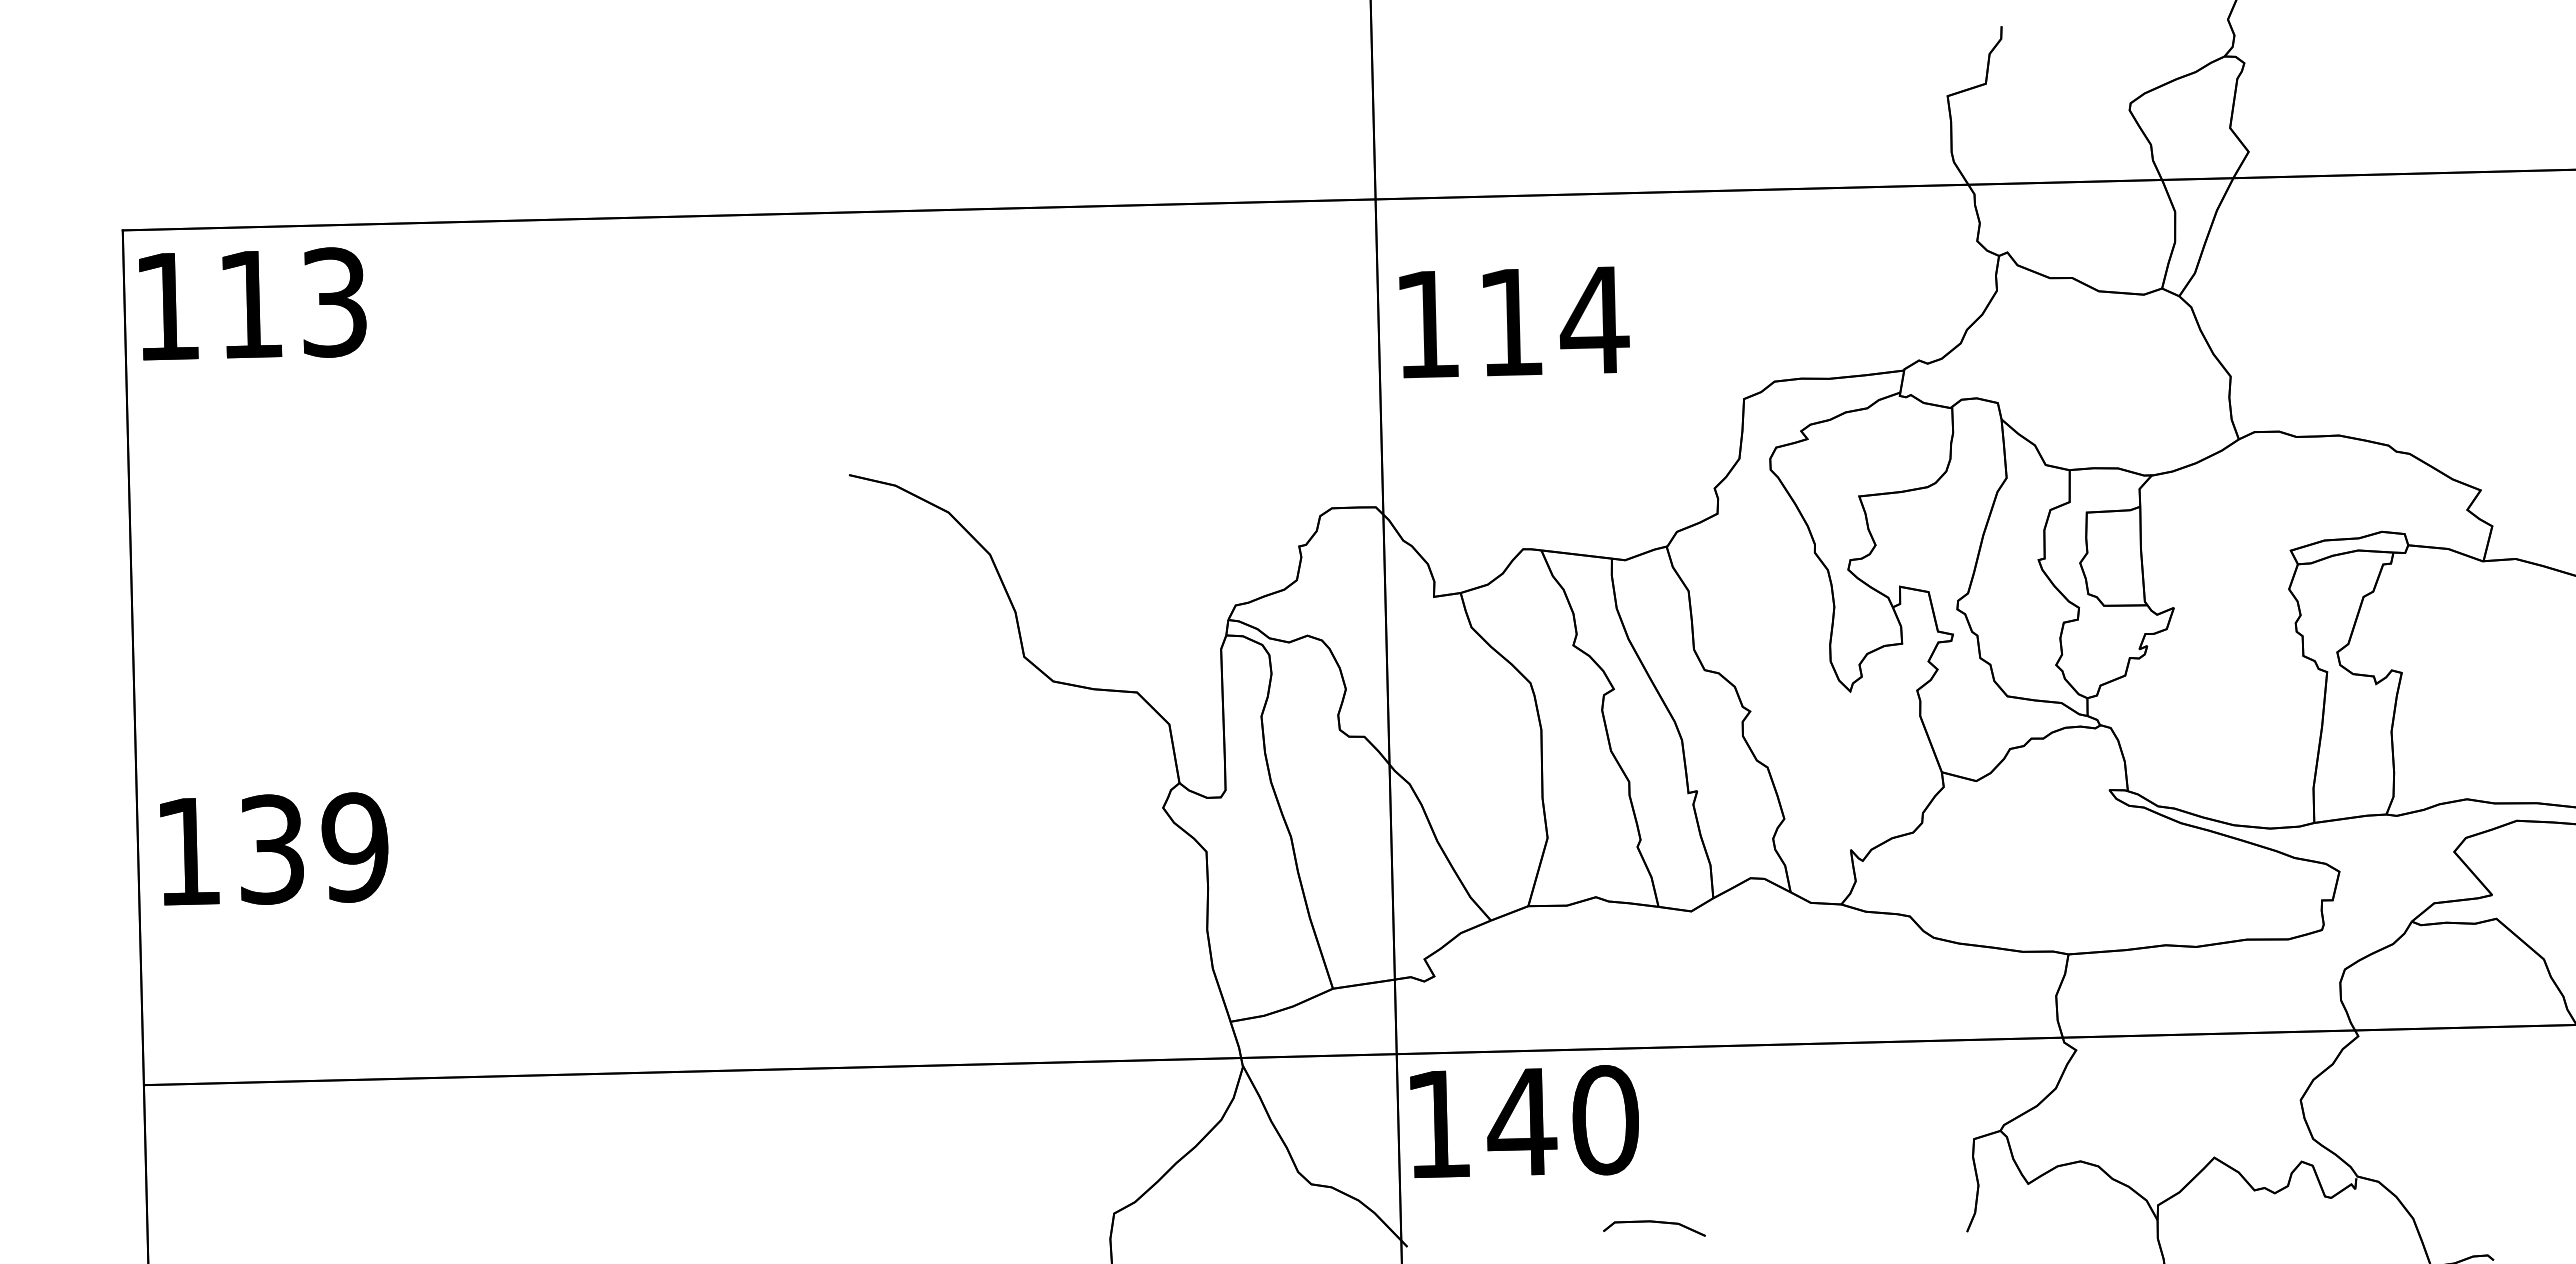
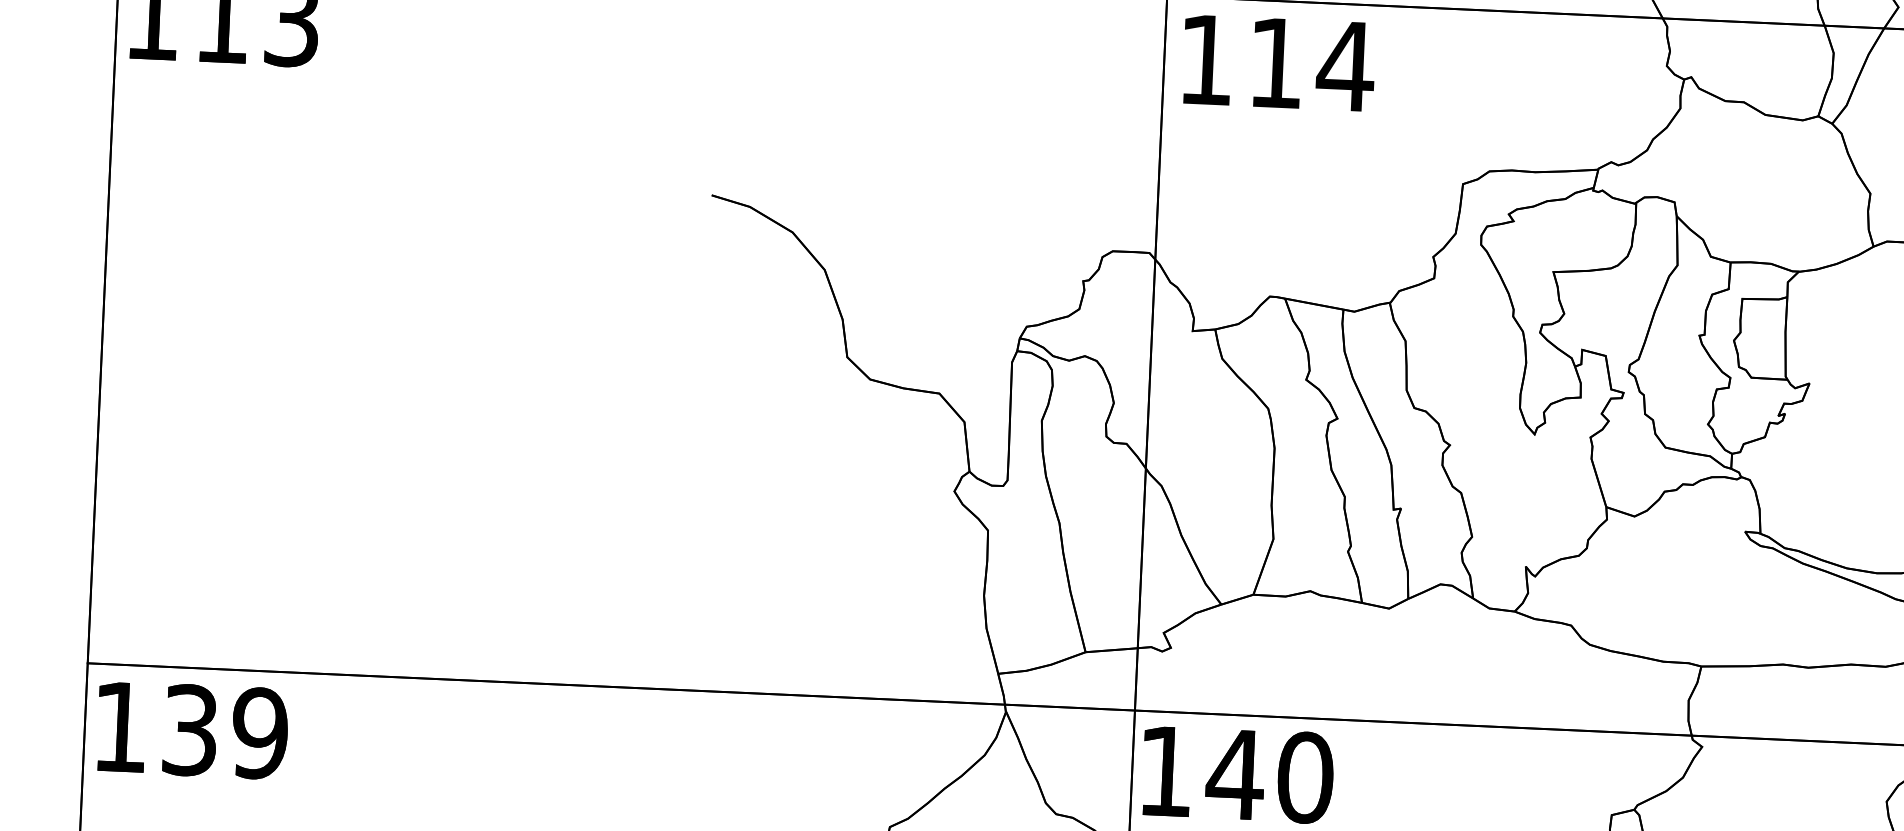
text: (1514, 322) -> (1278, 63), moved
text: (274, 848) -> (192, 729), moved

